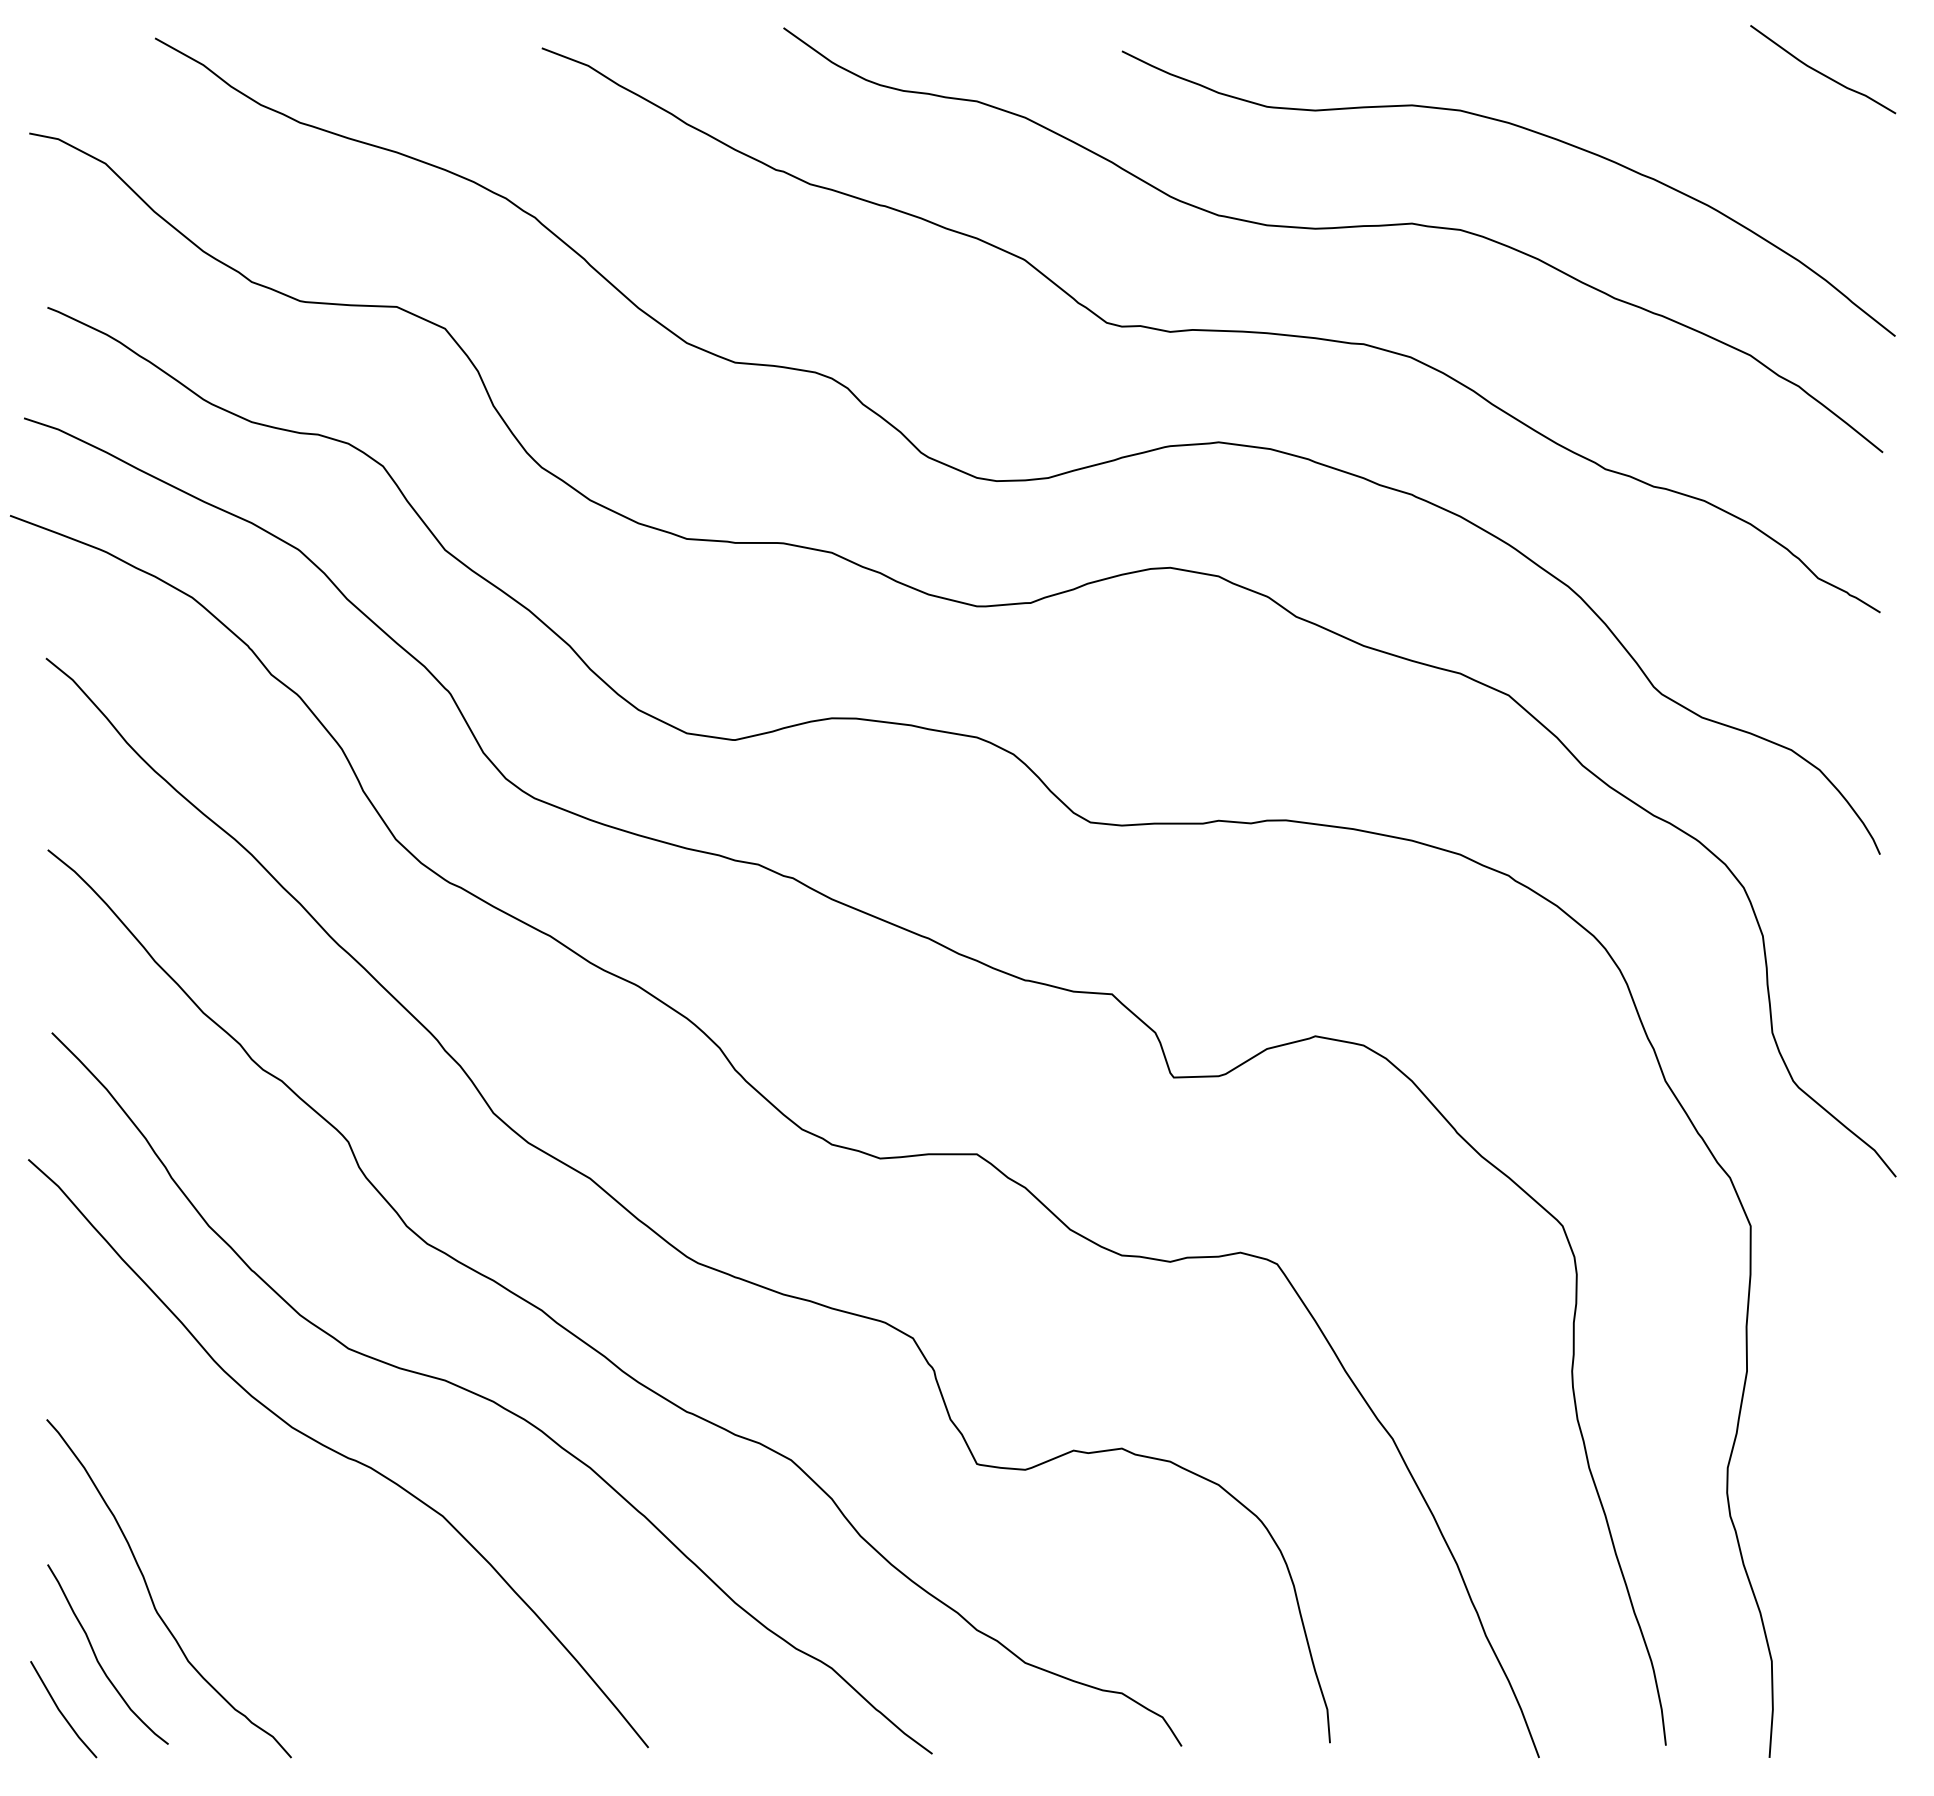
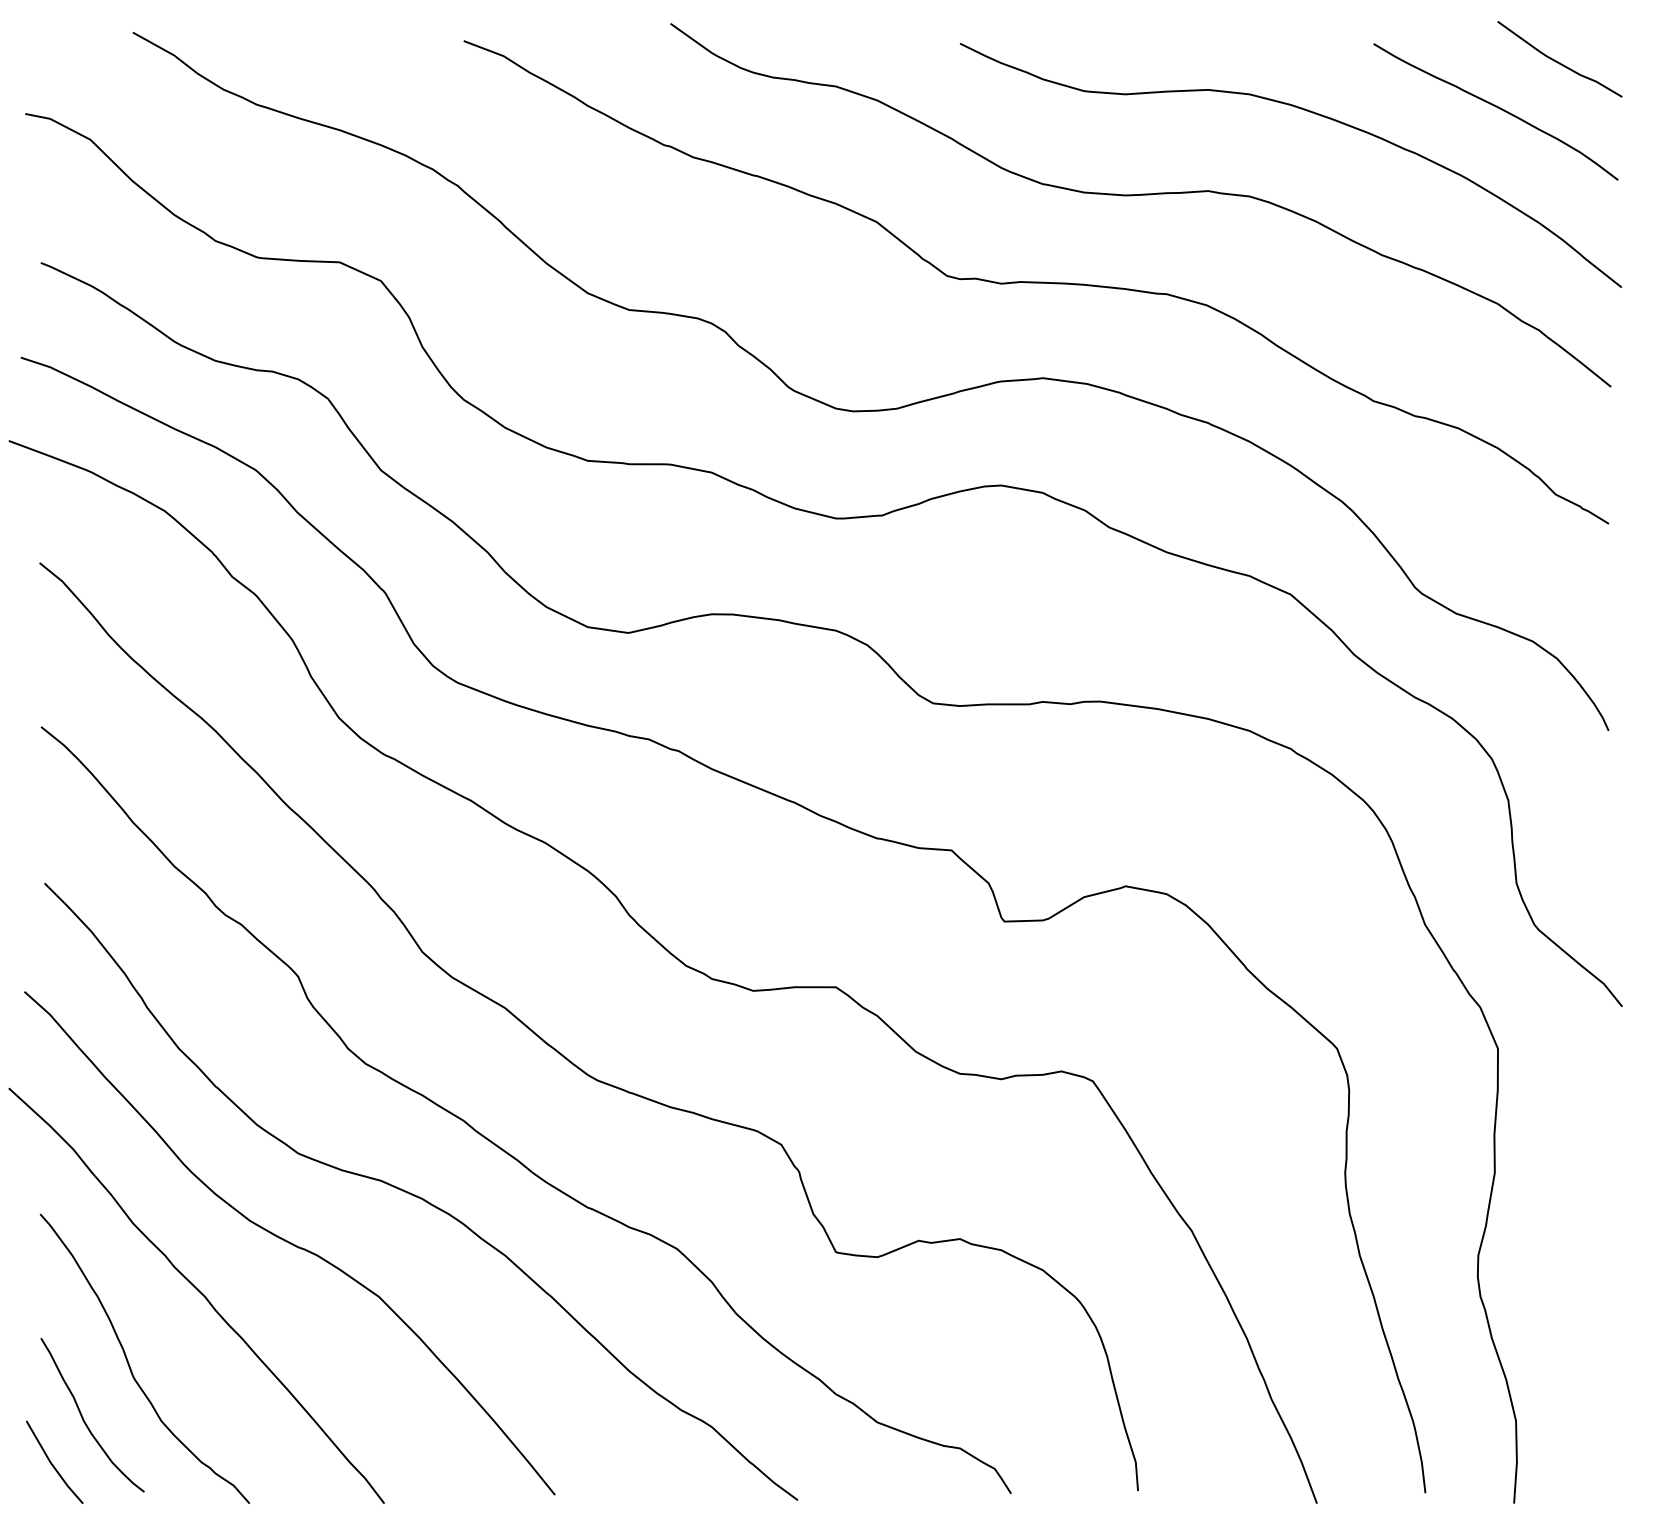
curve: (1751, 127) -> (1498, 108), added
curve: (232, 1510) -> (199, 1291), added

